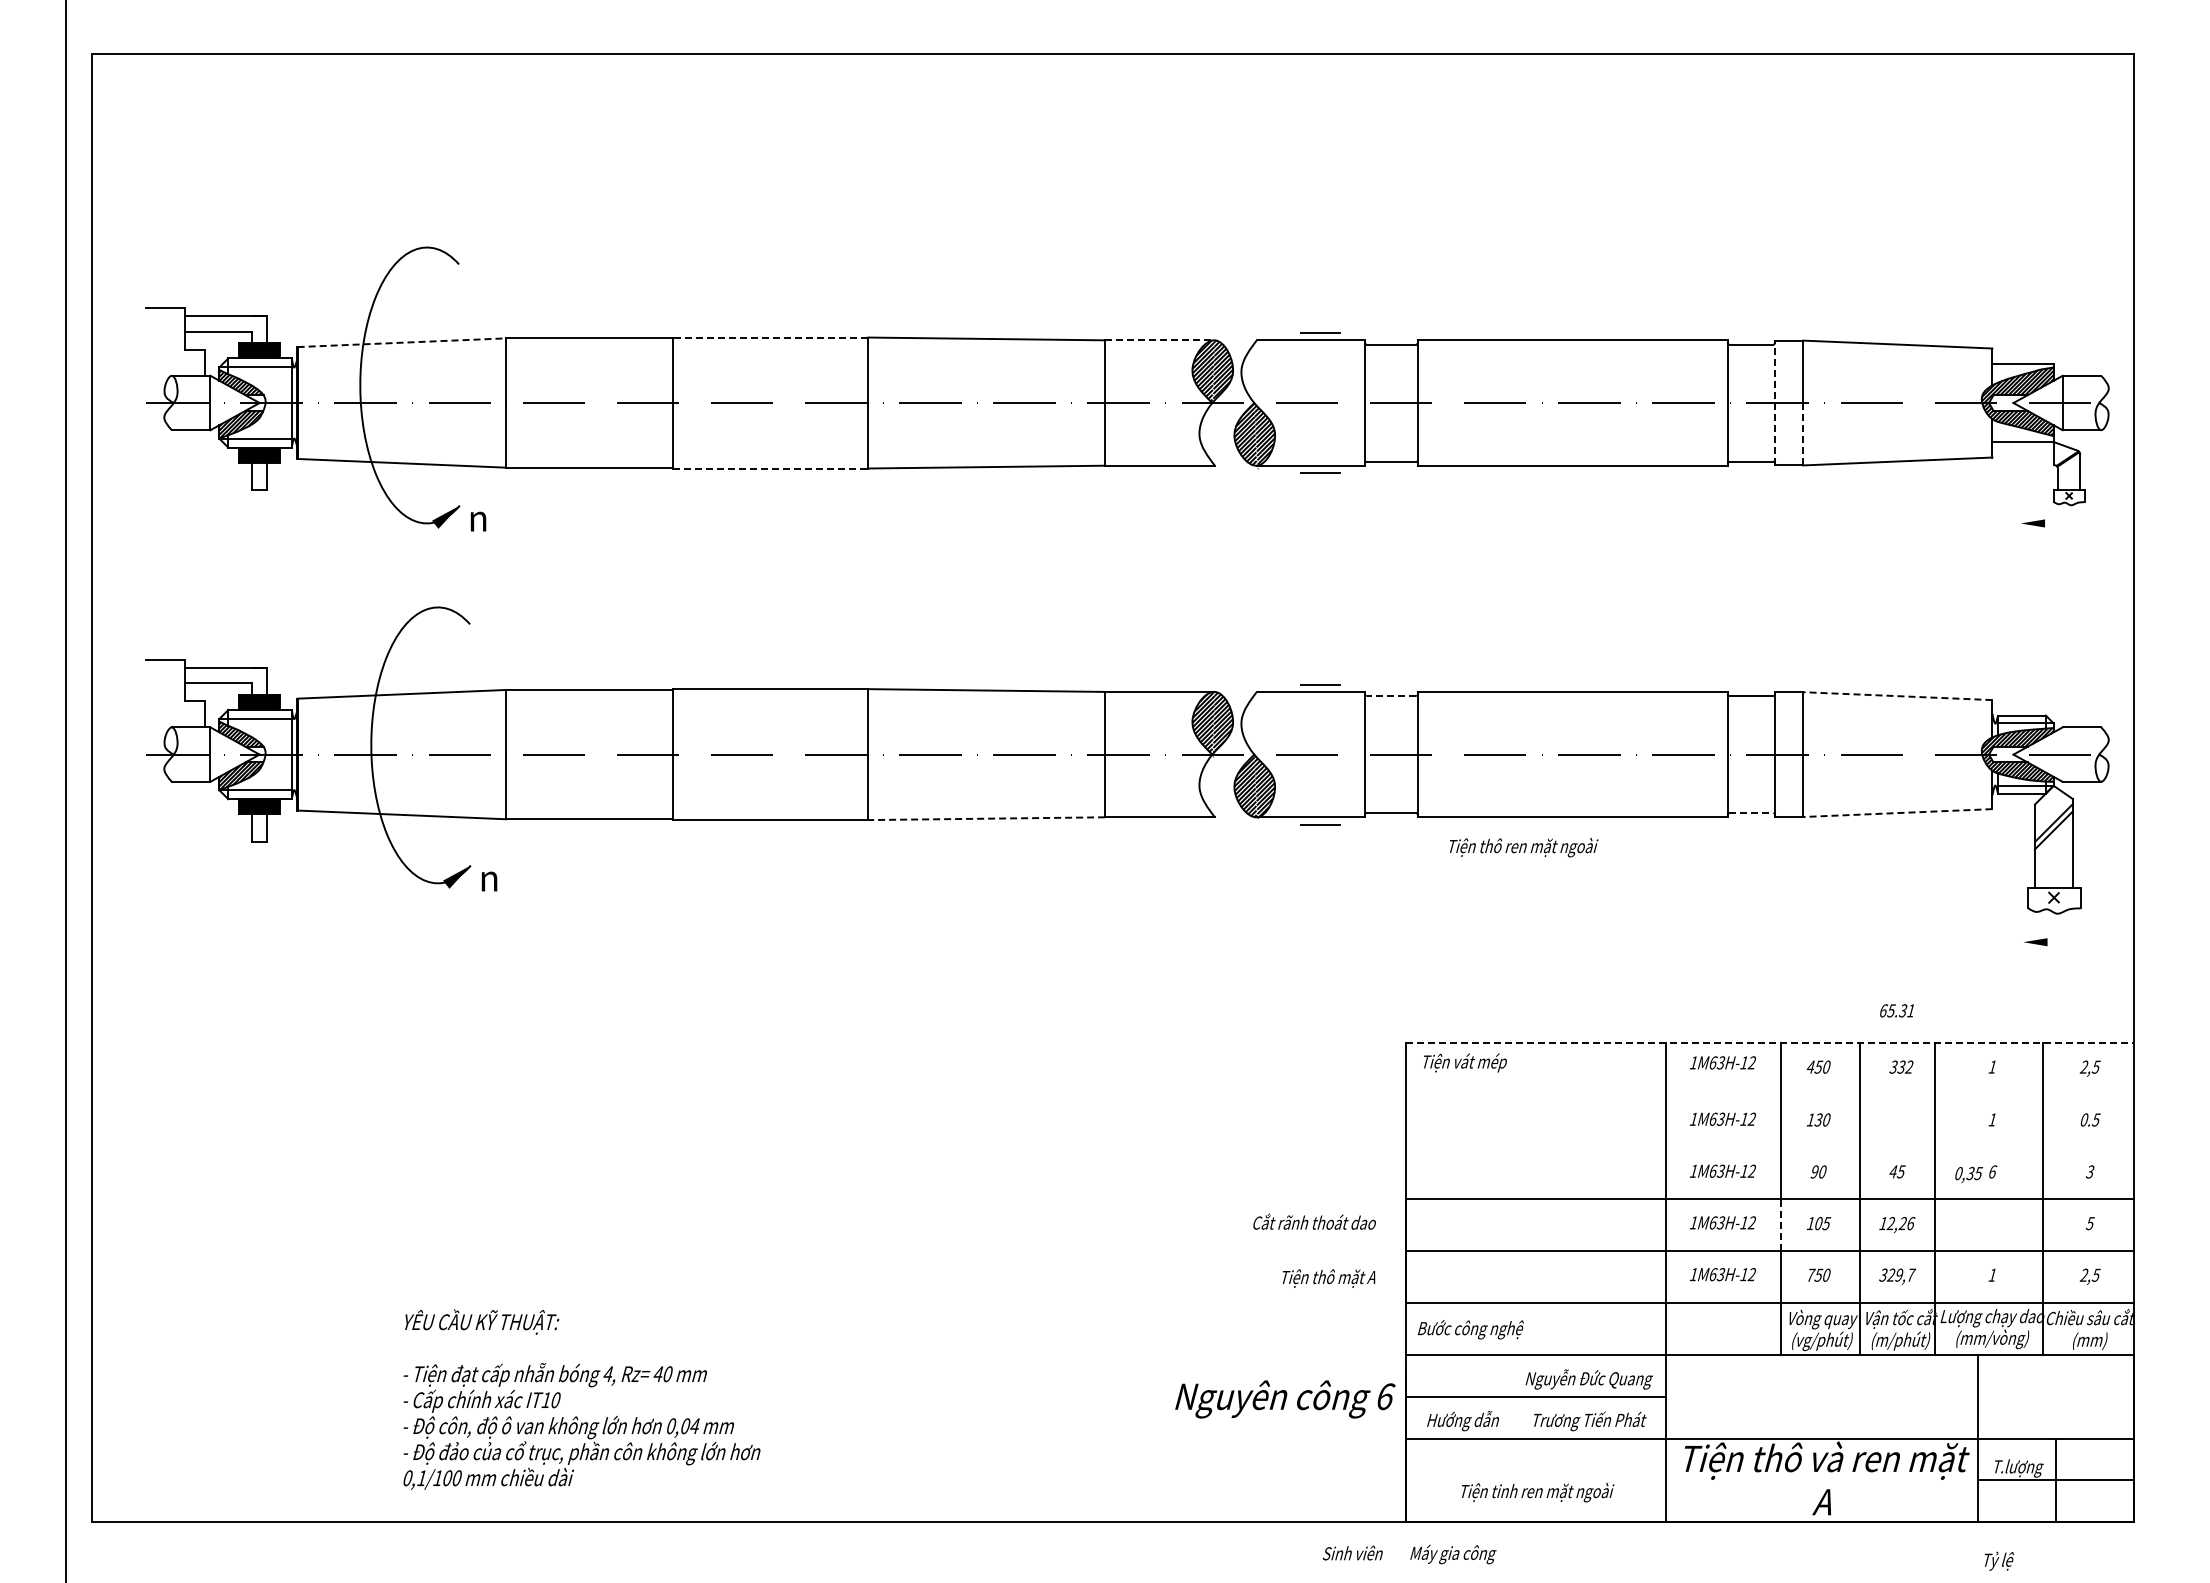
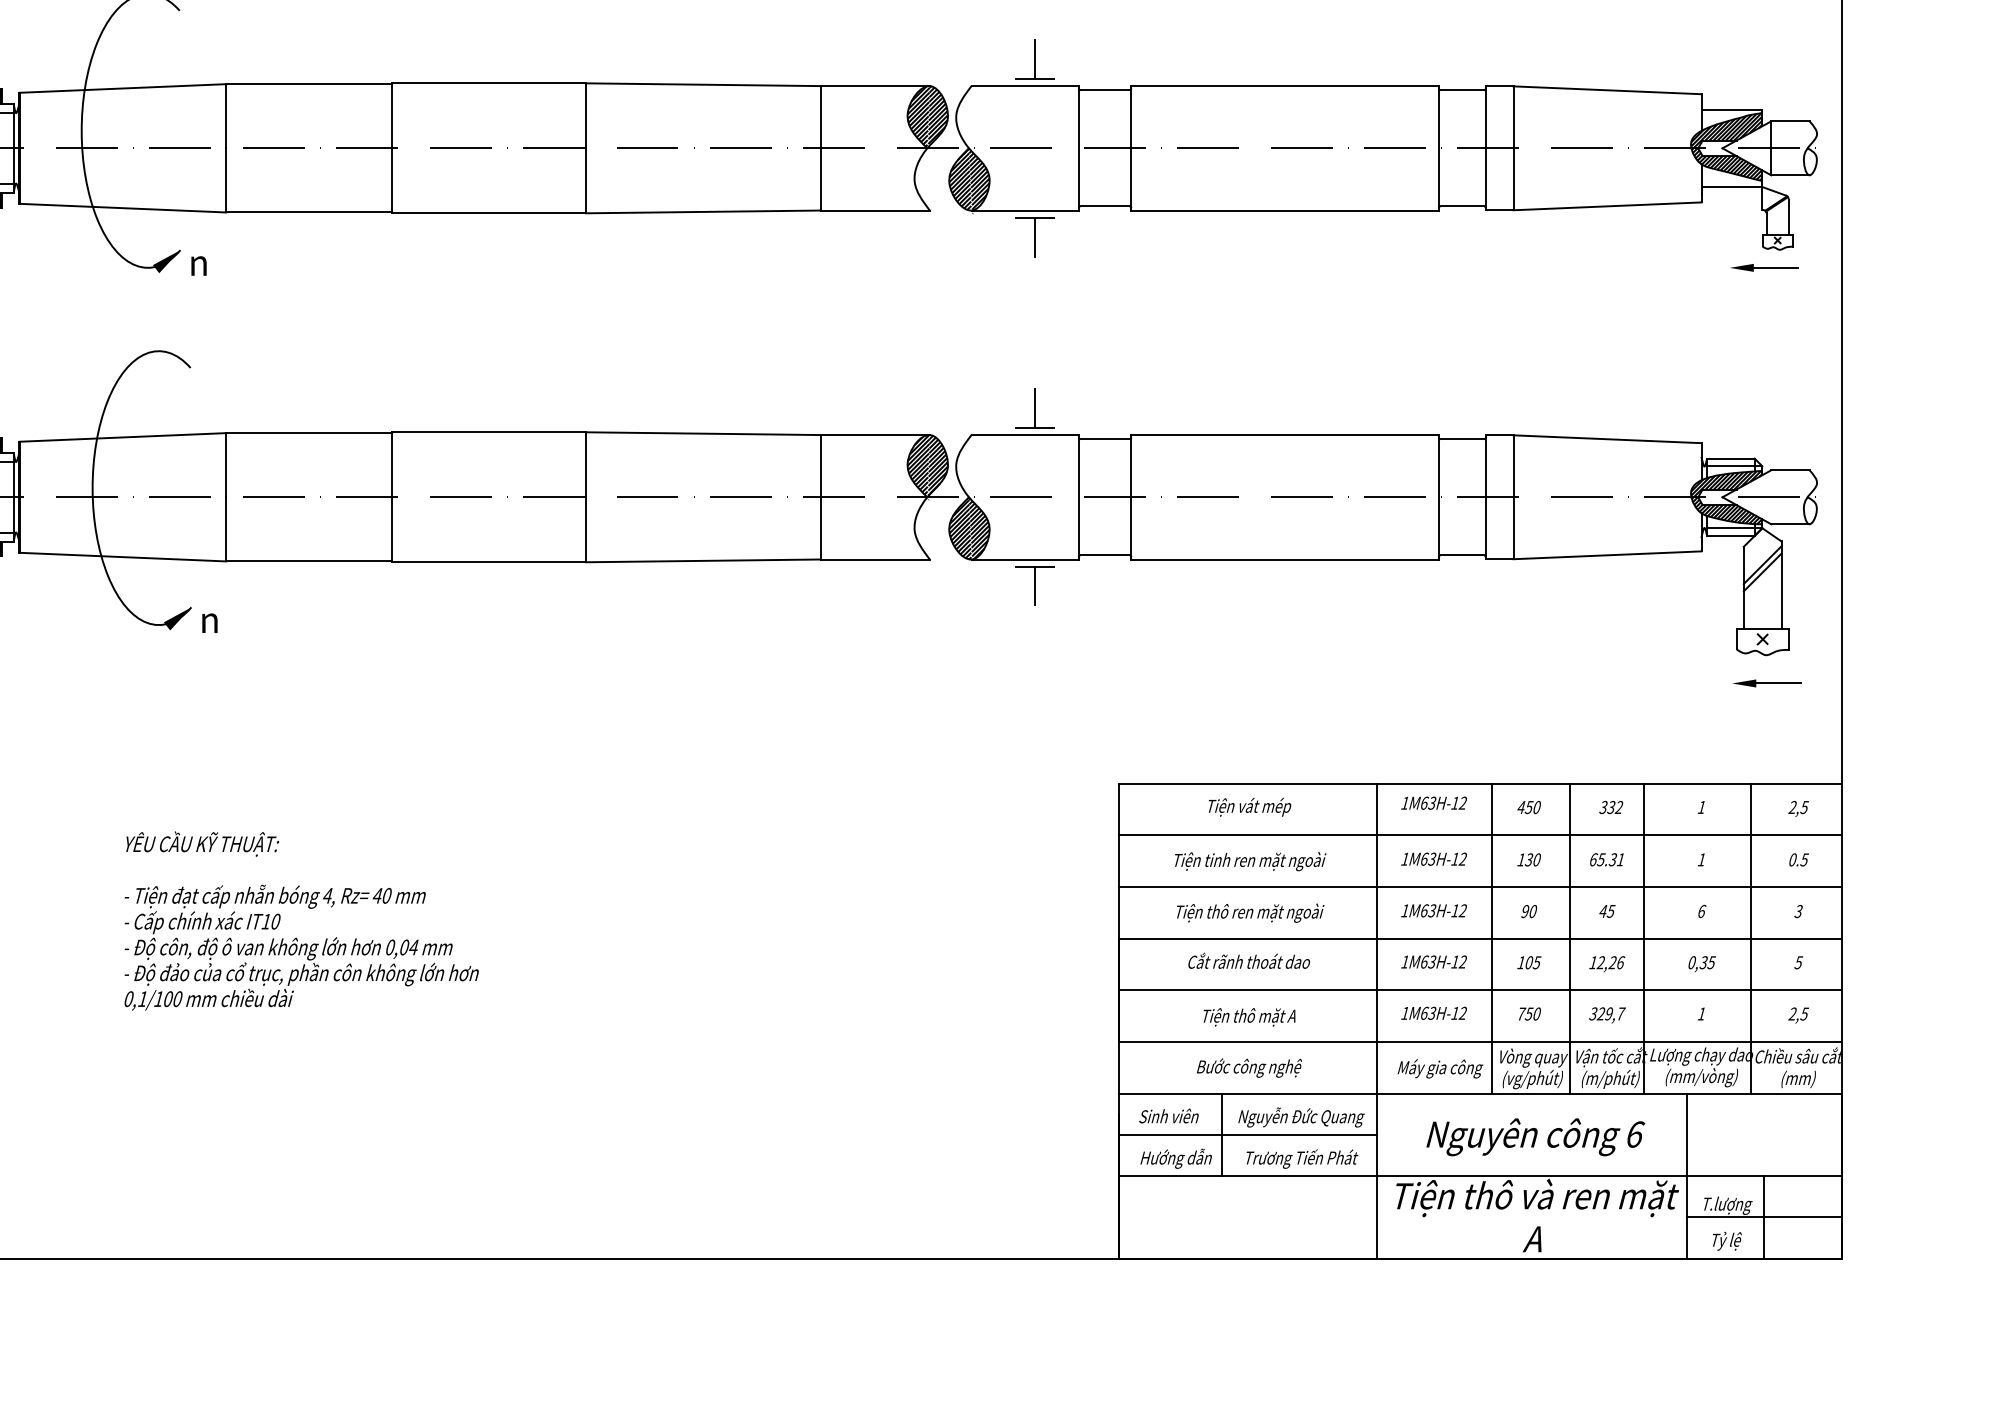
line: (1320, 312) -> (1034, 58), added
line: (770, 337) -> (488, 83), dashed -> solid
line: (1159, 340) -> (874, 86), dashed -> solid
line: (402, 342) -> (123, 88), dashed -> solid
line: (1775, 402) -> (1486, 147), dashed -> solid
line: (1802, 433) -> (1513, 178), dashed -> solid
line: (770, 468) -> (488, 213), dashed -> solid
line: (1320, 492) -> (1034, 237), added
line: (2067, 523) -> (1776, 267), added
line: (1320, 664) -> (1034, 407), added
line: (1391, 696) -> (1105, 439), dashed -> solid
line: (1897, 696) -> (1607, 439), dashed -> solid
line: (1751, 813) -> (1462, 555), dashed -> solid
line: (1897, 813) -> (1607, 555), dashed -> solid
line: (986, 818) -> (703, 560), dashed -> solid
line: (1320, 843) -> (1034, 585), added
text: (1524, 847) -> (1251, 913), moved
line: (2069, 942) -> (1778, 683), added
text: (1896, 1010) -> (1606, 859), moved
line: (1770, 1043) -> (1481, 783), dashed -> solid
text: (1465, 1062) -> (1250, 806), moved
line: (1769, 1095) -> (1480, 835), added
line: (1769, 1147) -> (1480, 887), added
text: (1968, 1174) -> (1701, 963), moved
text: (1314, 1221) -> (1249, 960), moved
line: (1780, 1224) -> (1491, 963), dashed -> solid
text: (1328, 1278) -> (1249, 1017), moved
text: (1470, 1329) -> (1249, 1067), moved
line: (1509, 1396) -> (1222, 1134), added
text: (581, 1399) -> (301, 920), moved
text: (1285, 1399) -> (1535, 1137), moved
text: (1538, 1492) -> (1251, 861), moved
text: (1352, 1552) -> (1168, 1115), moved
text: (1453, 1554) -> (1440, 1068), moved
text: (1999, 1560) -> (1727, 1240), moved

